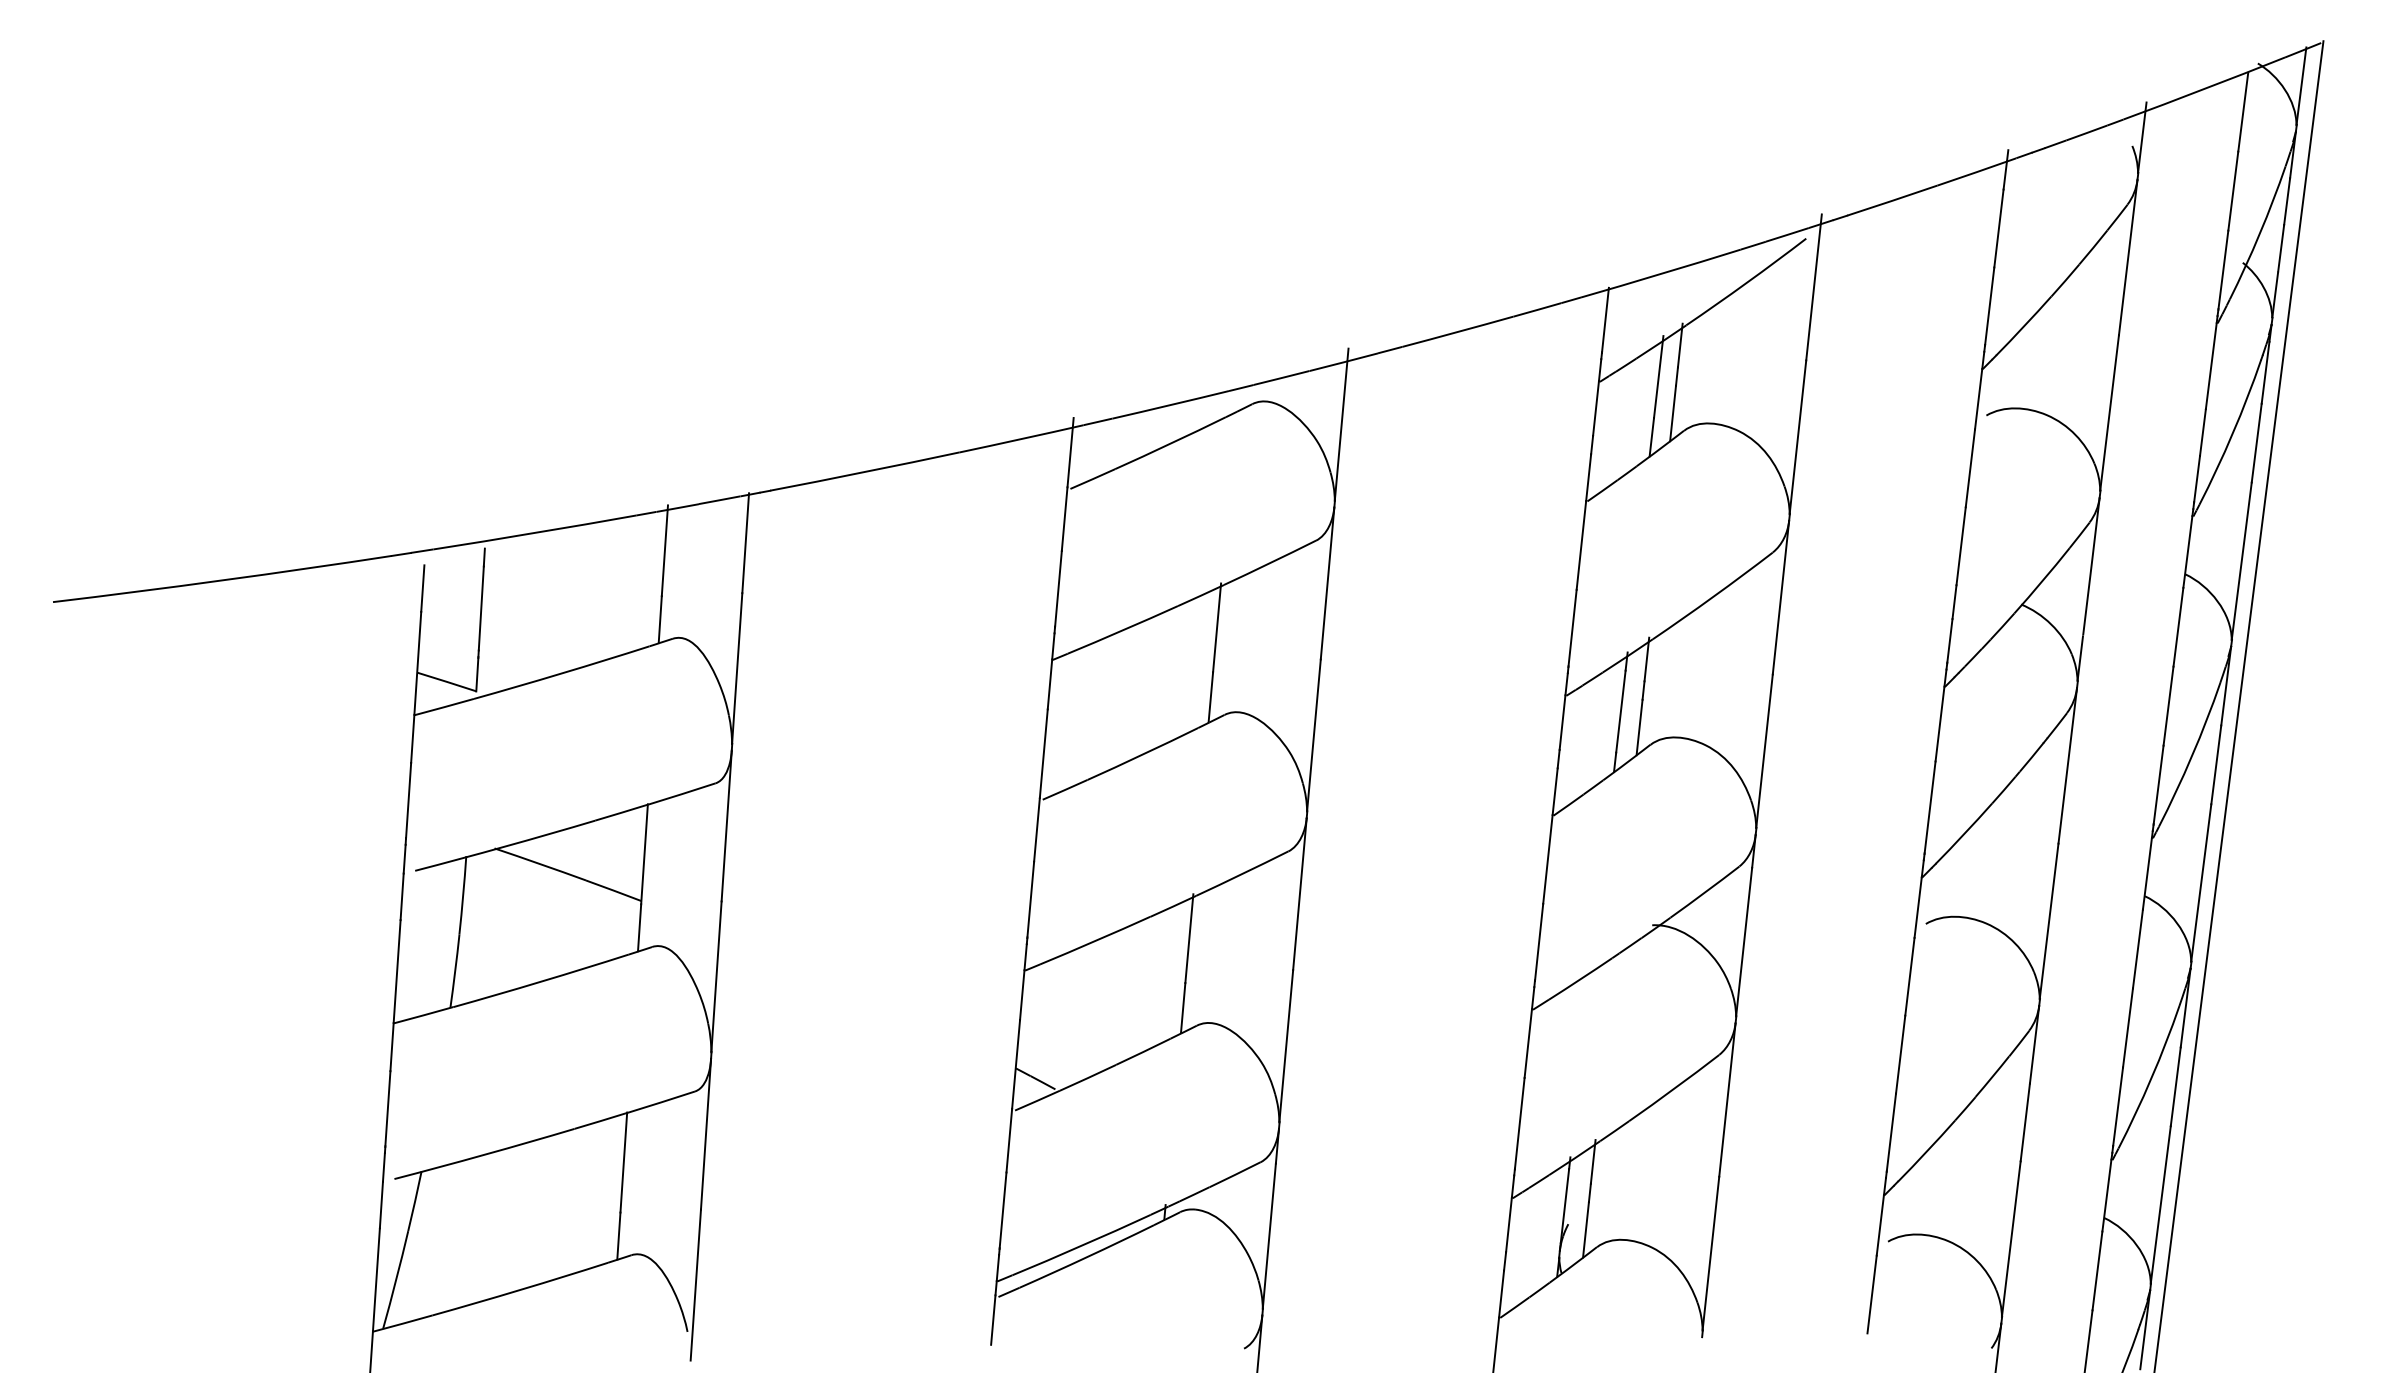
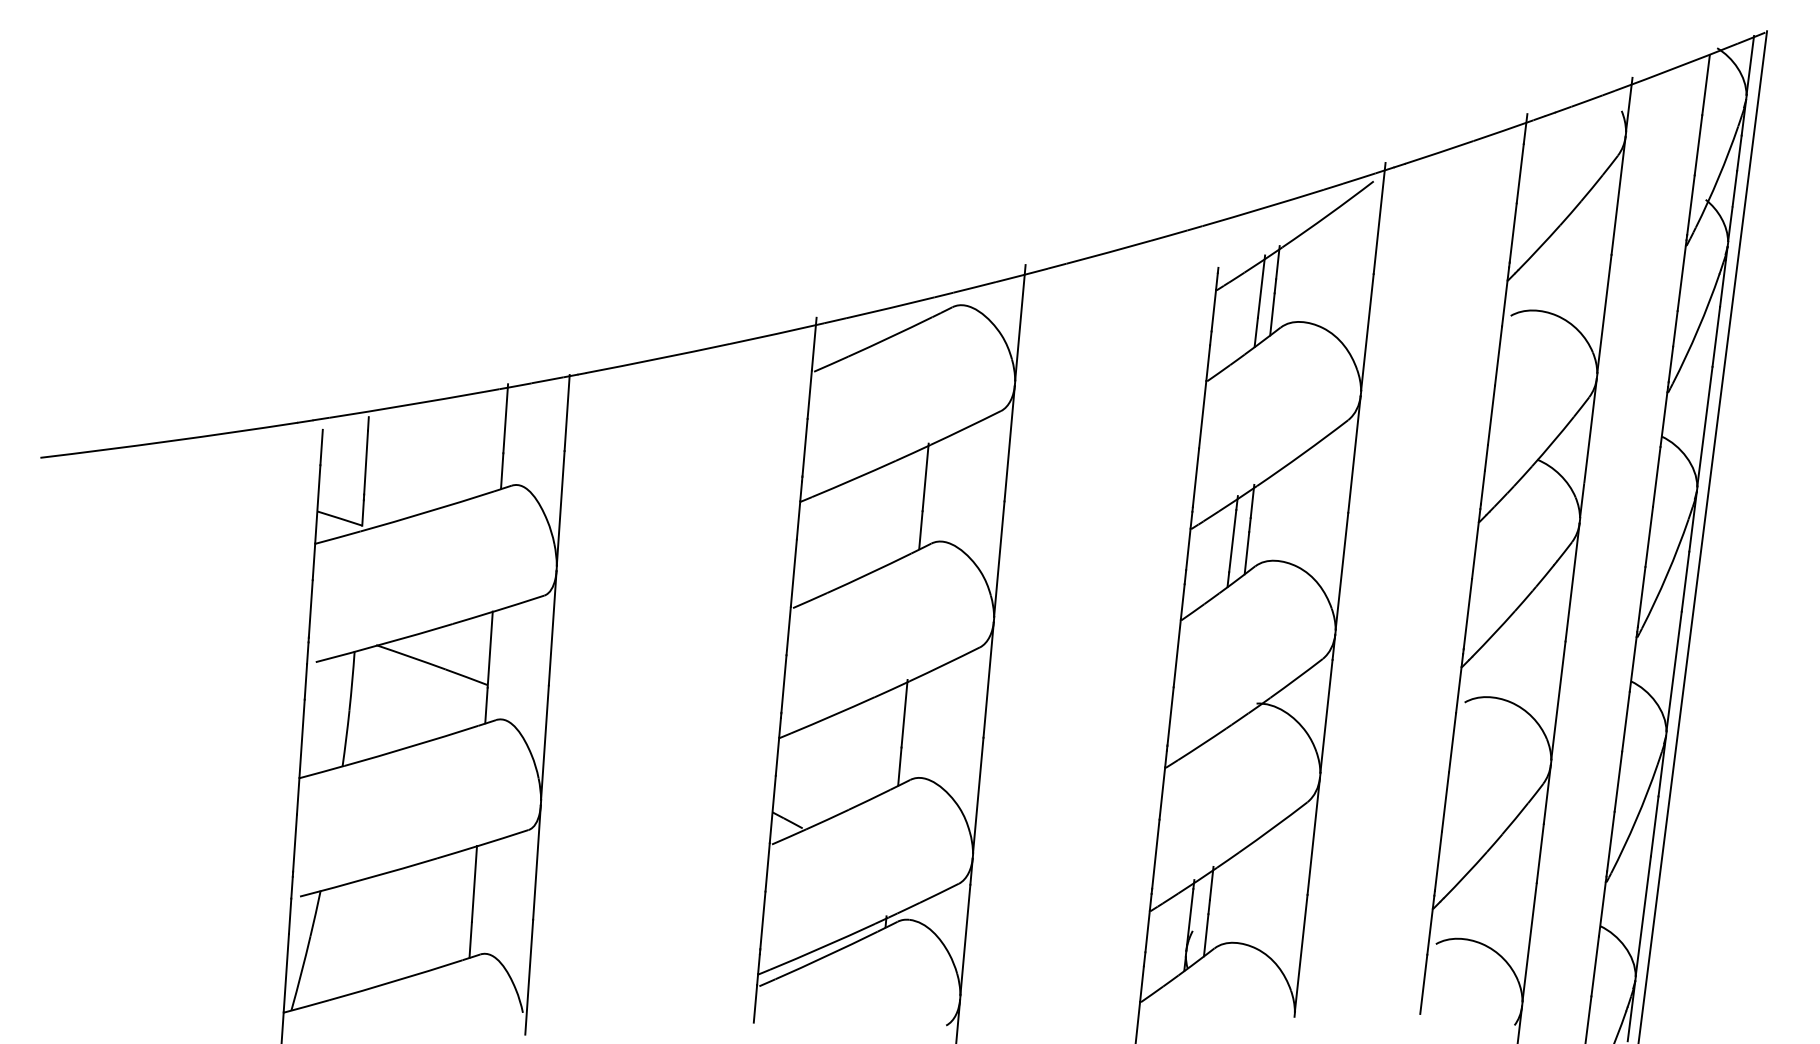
line: (1604, 320) -> (1220, 243), removed

